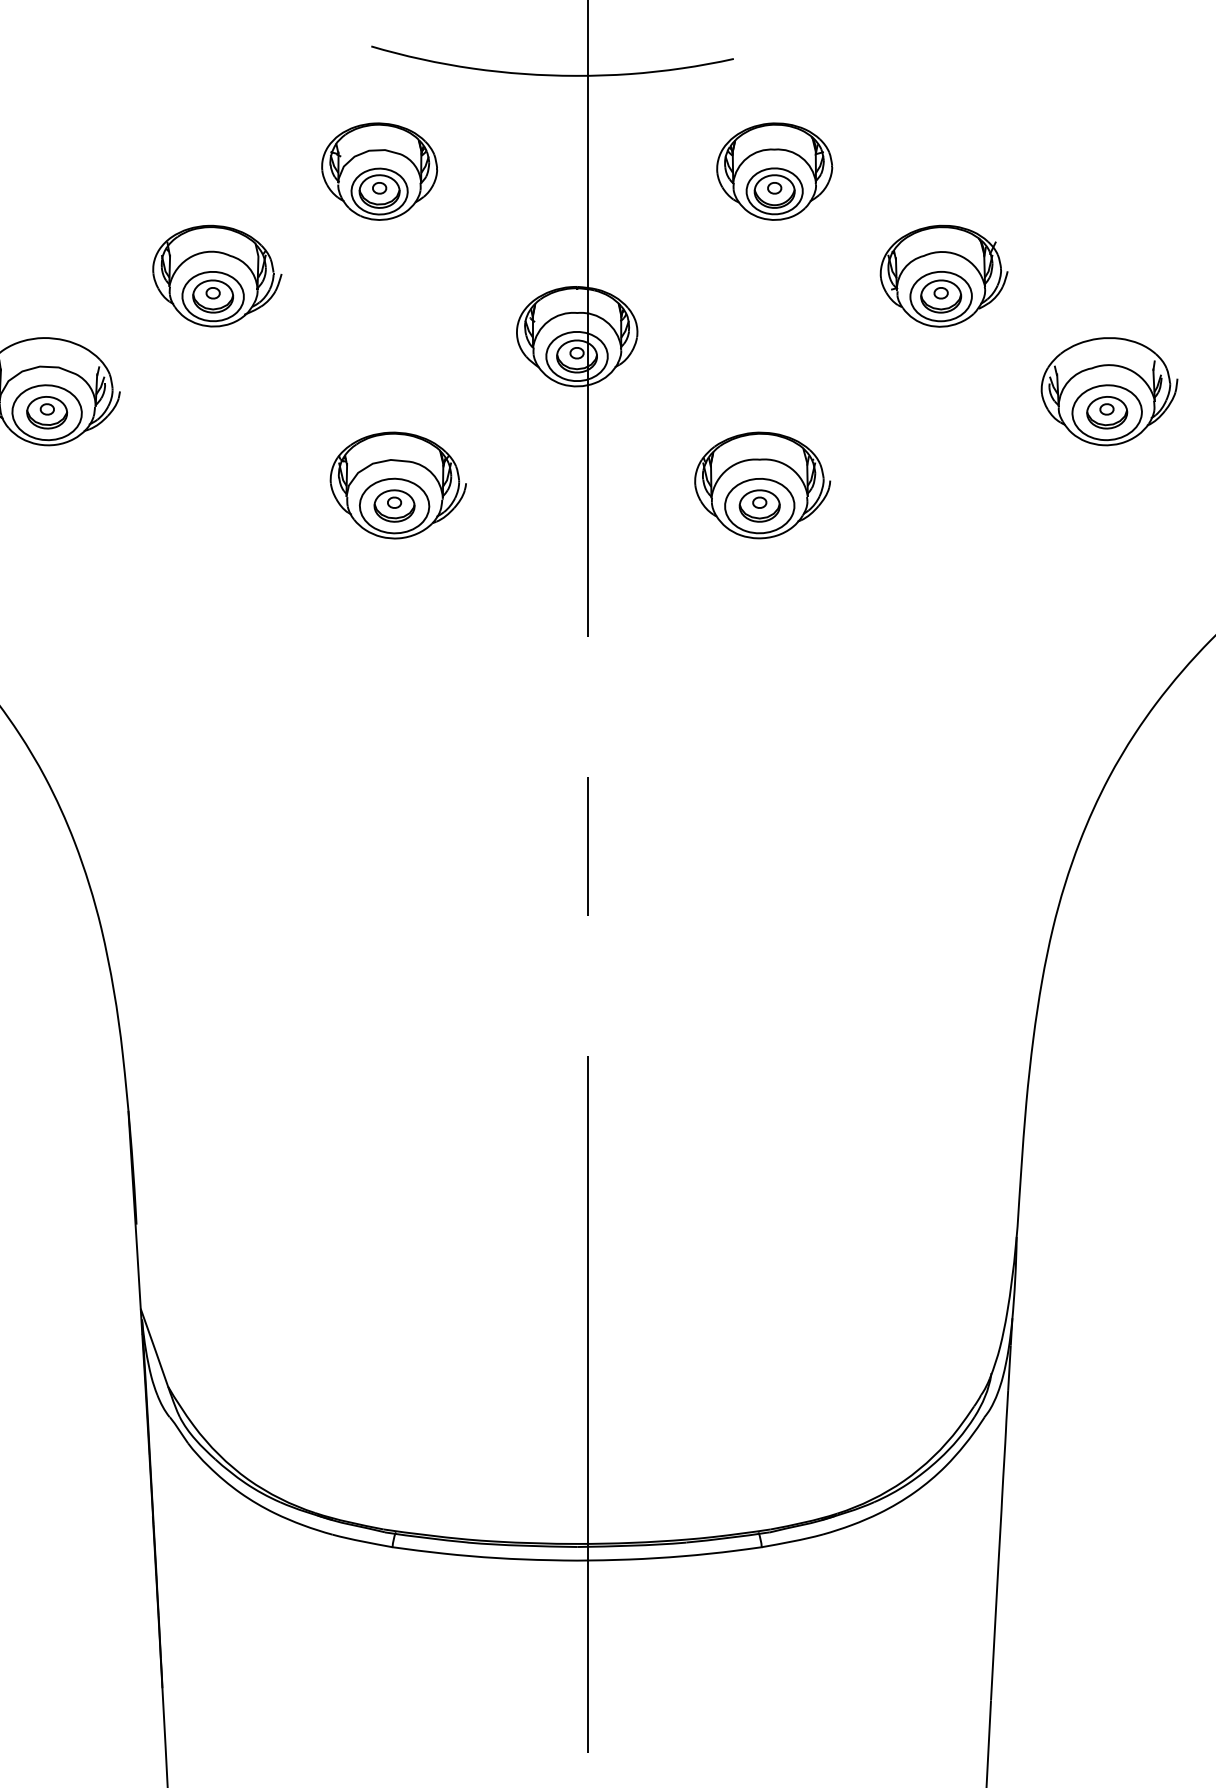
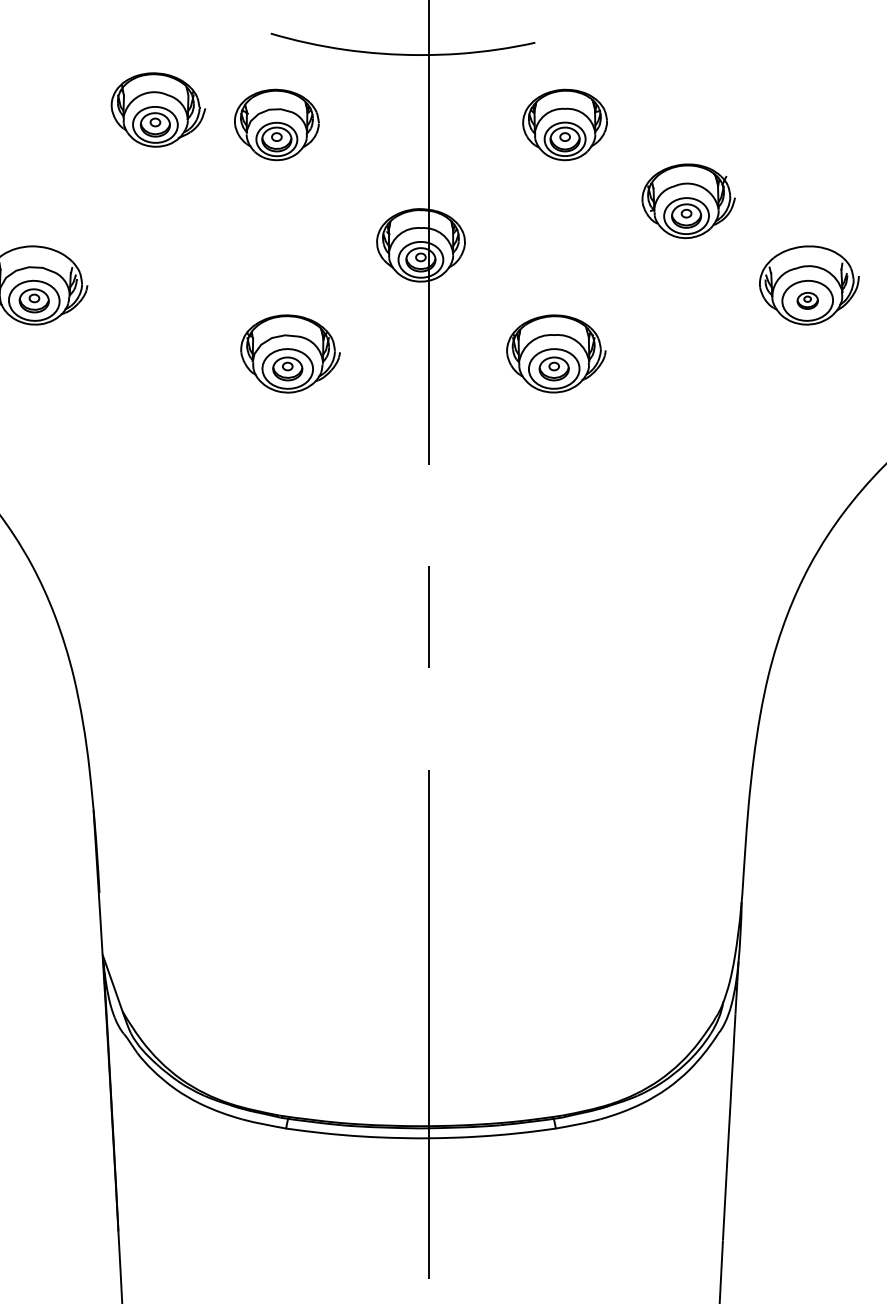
part: (217, 275) -> (158, 109), moved
part: (1107, 412) -> (807, 300), size x0.7

